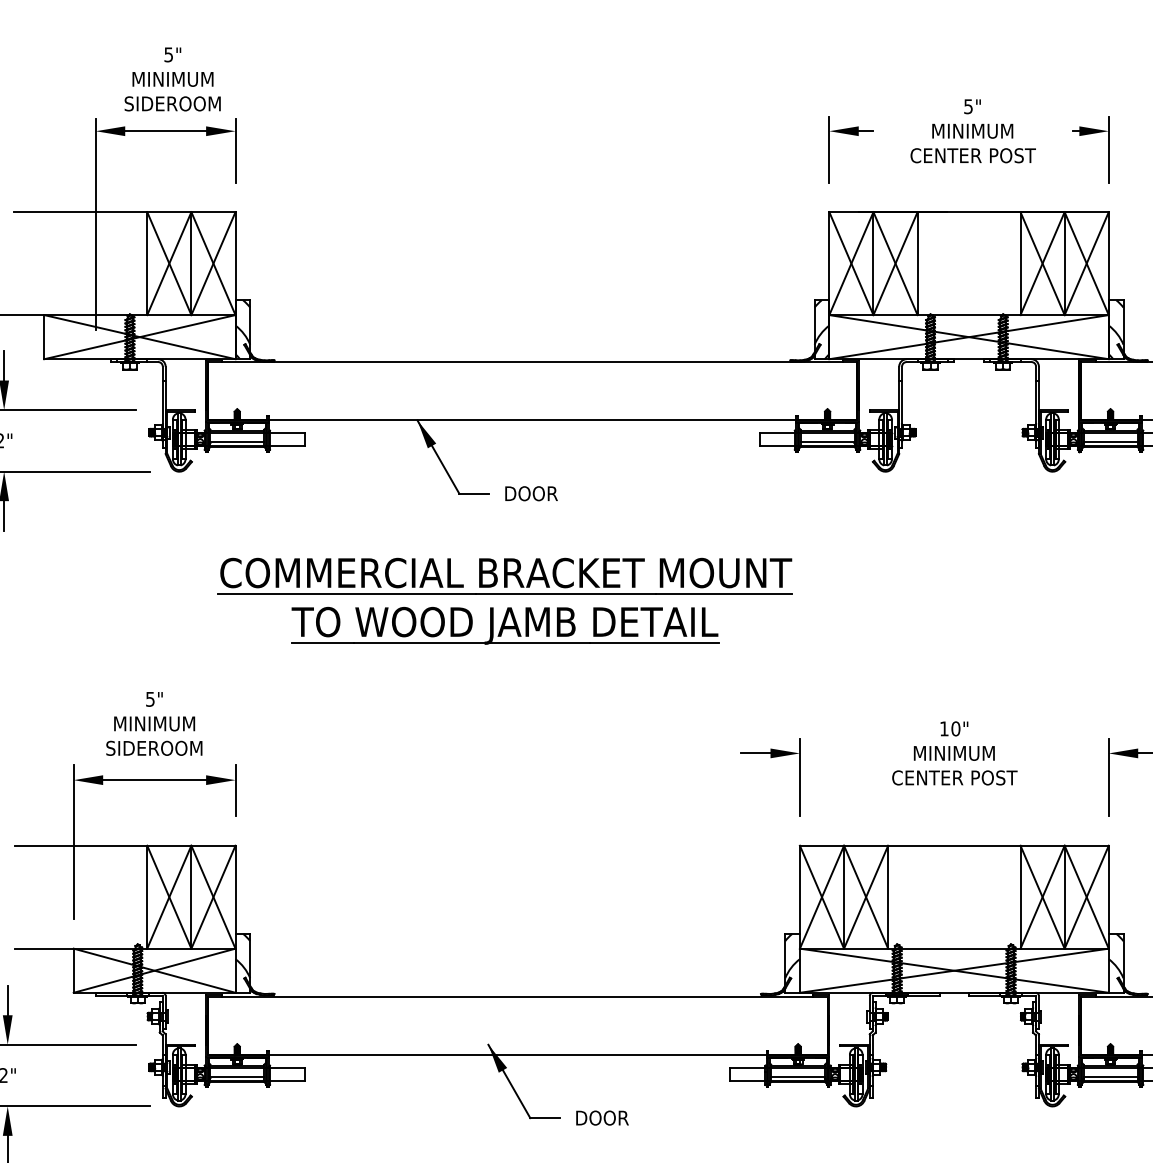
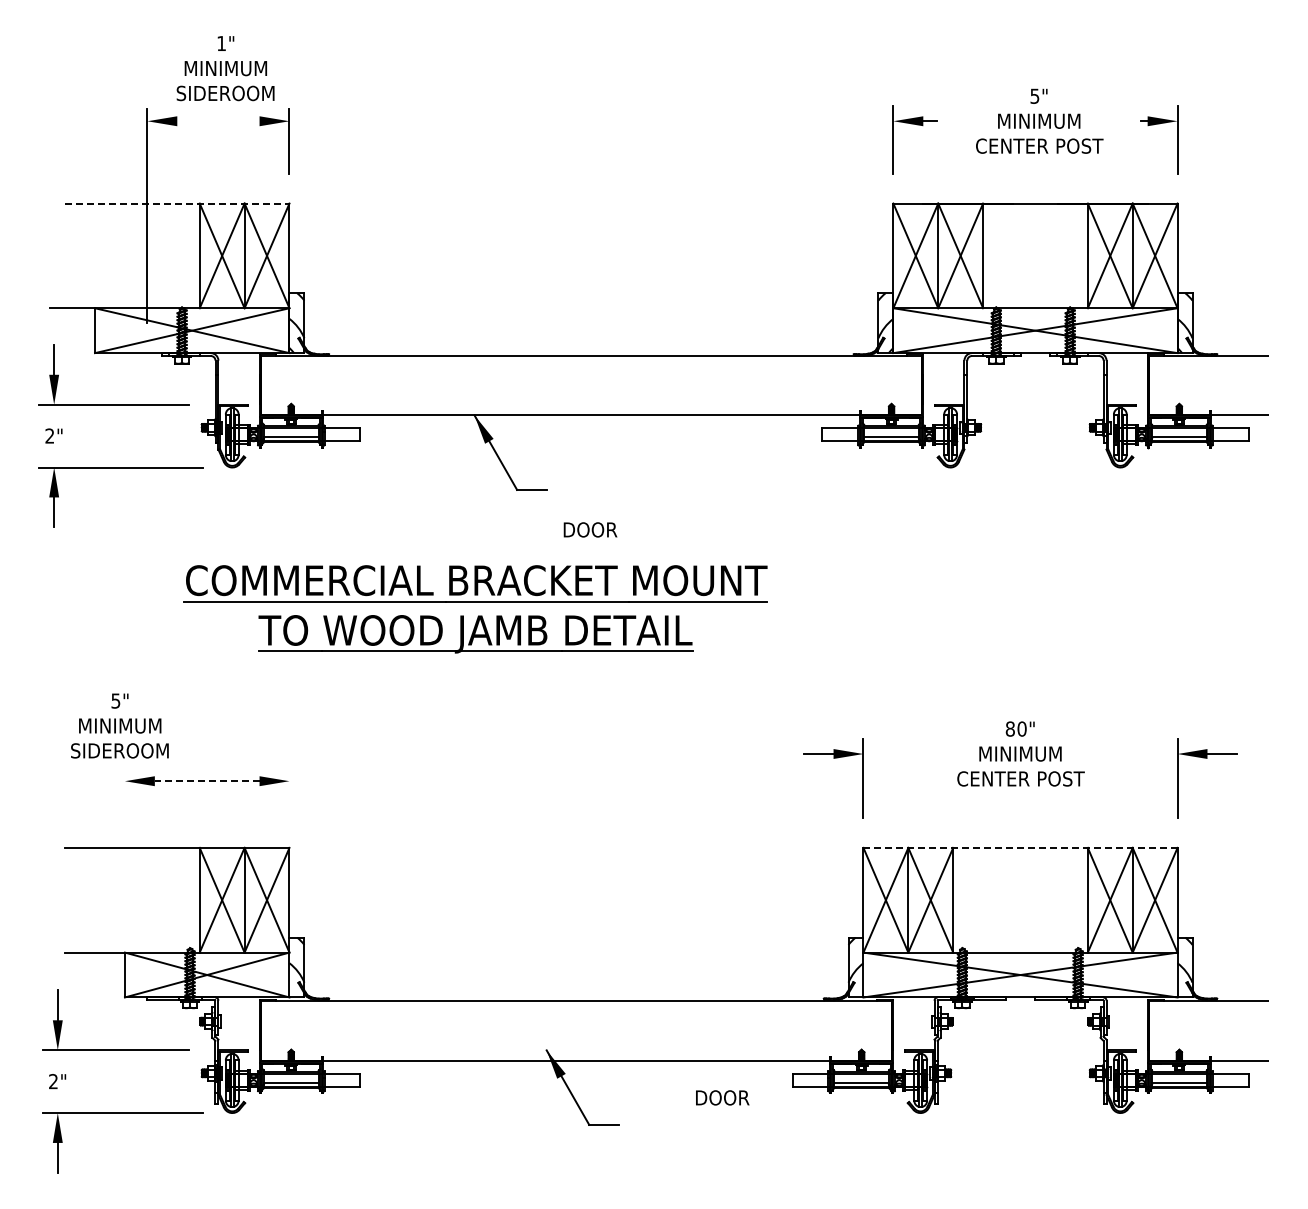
text: (168, 54) -> (221, 43), 5" -> 1"
line: (165, 131) -> (218, 121), removed
line: (125, 212) -> (177, 203), solid -> dashed
text: (531, 493) -> (590, 529), moved
part: (507, 607) -> (478, 615), moved
text: (153, 723) -> (119, 725), moved
text: (943, 728) -> (1009, 728), 10" -> 80"
line: (153, 780) -> (206, 781), solid -> dashed
line: (235, 790) -> (289, 791), removed
line: (73, 842) -> (124, 844), removed
line: (954, 845) -> (1020, 847), solid -> dashed
text: (602, 1117) -> (722, 1097), moved

